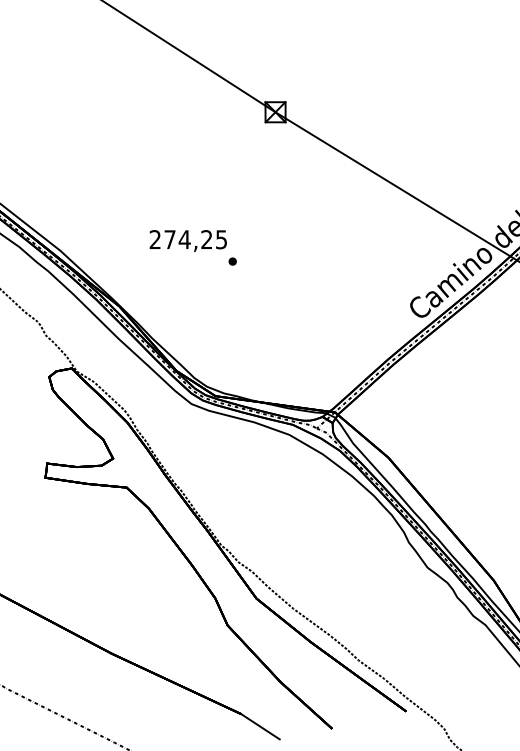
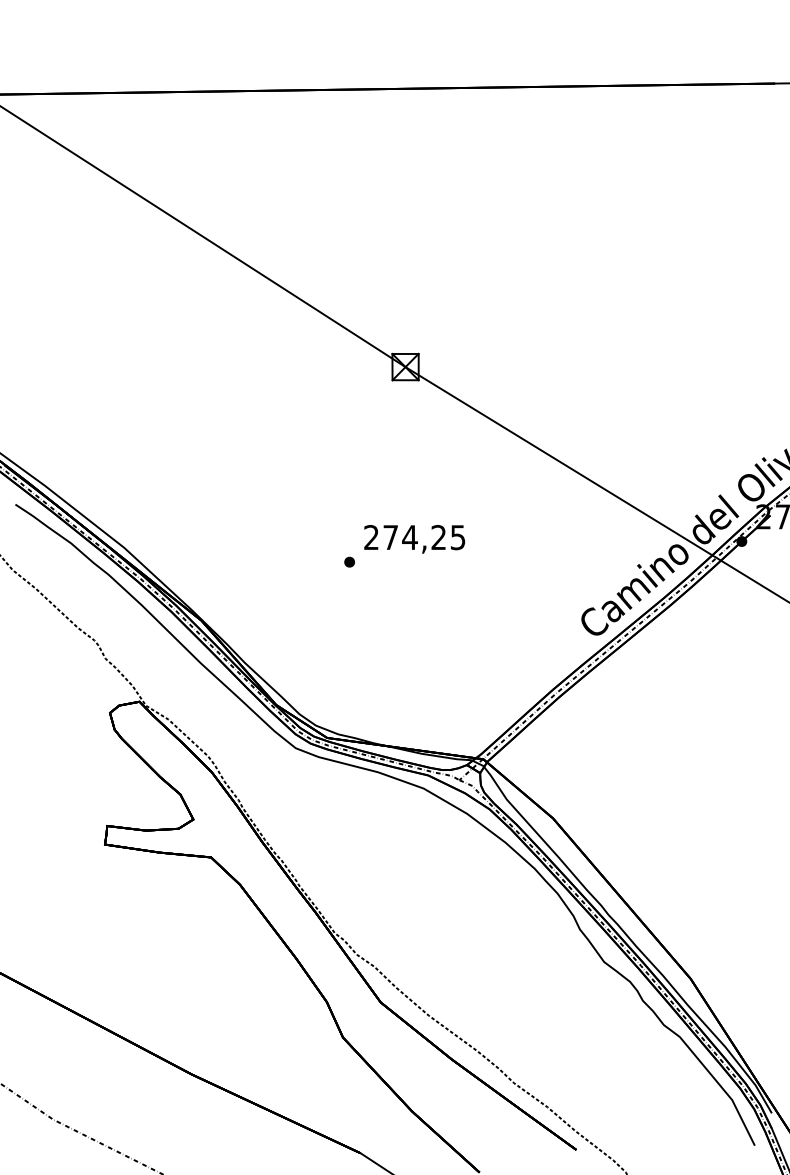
text: (188, 241) -> (414, 539), moved

